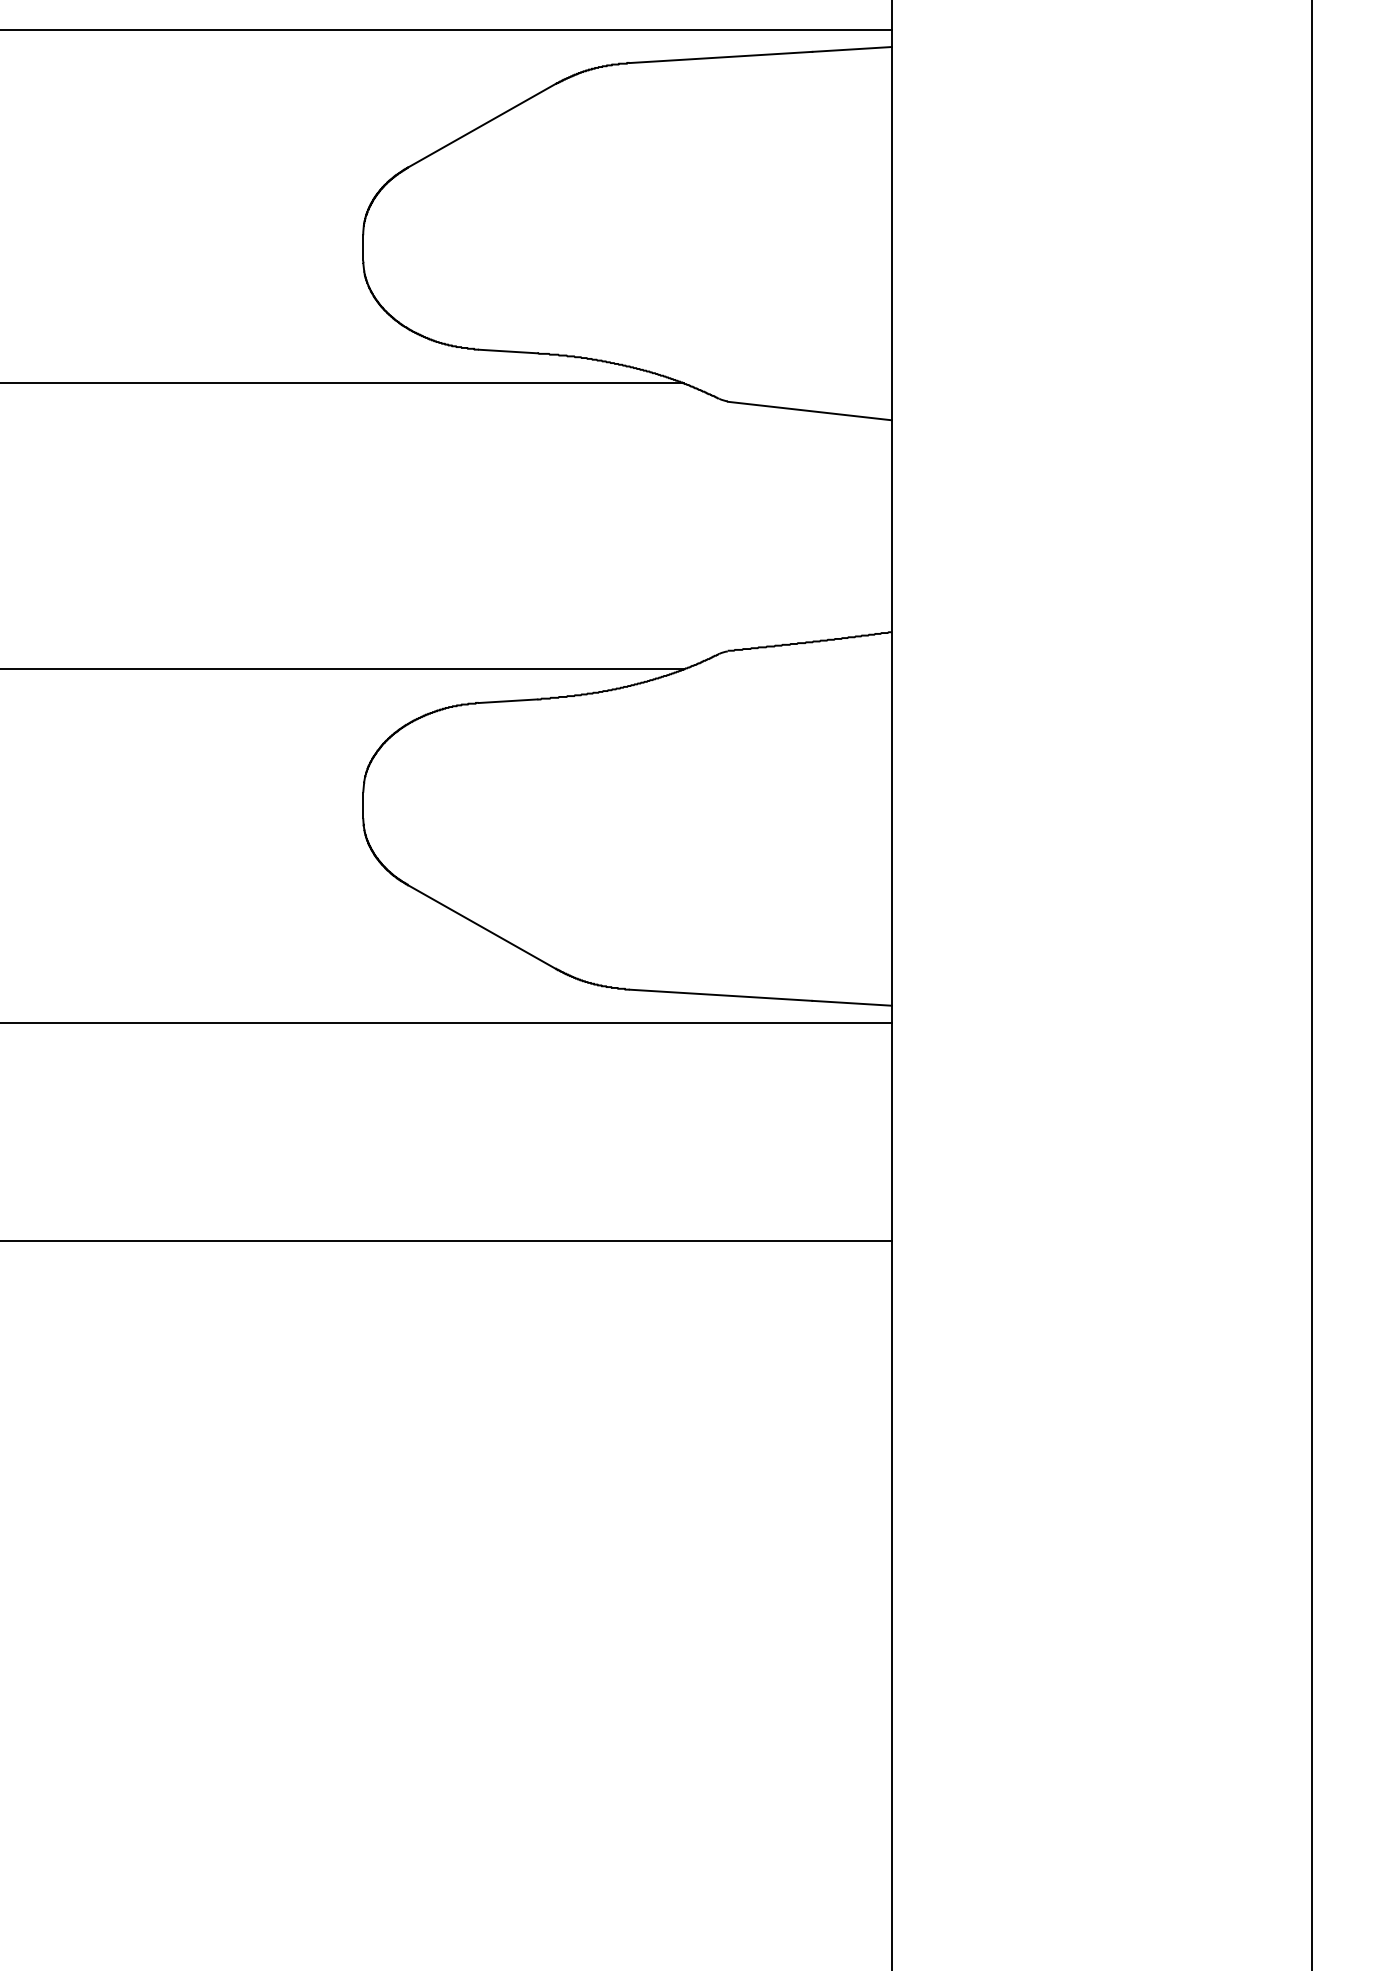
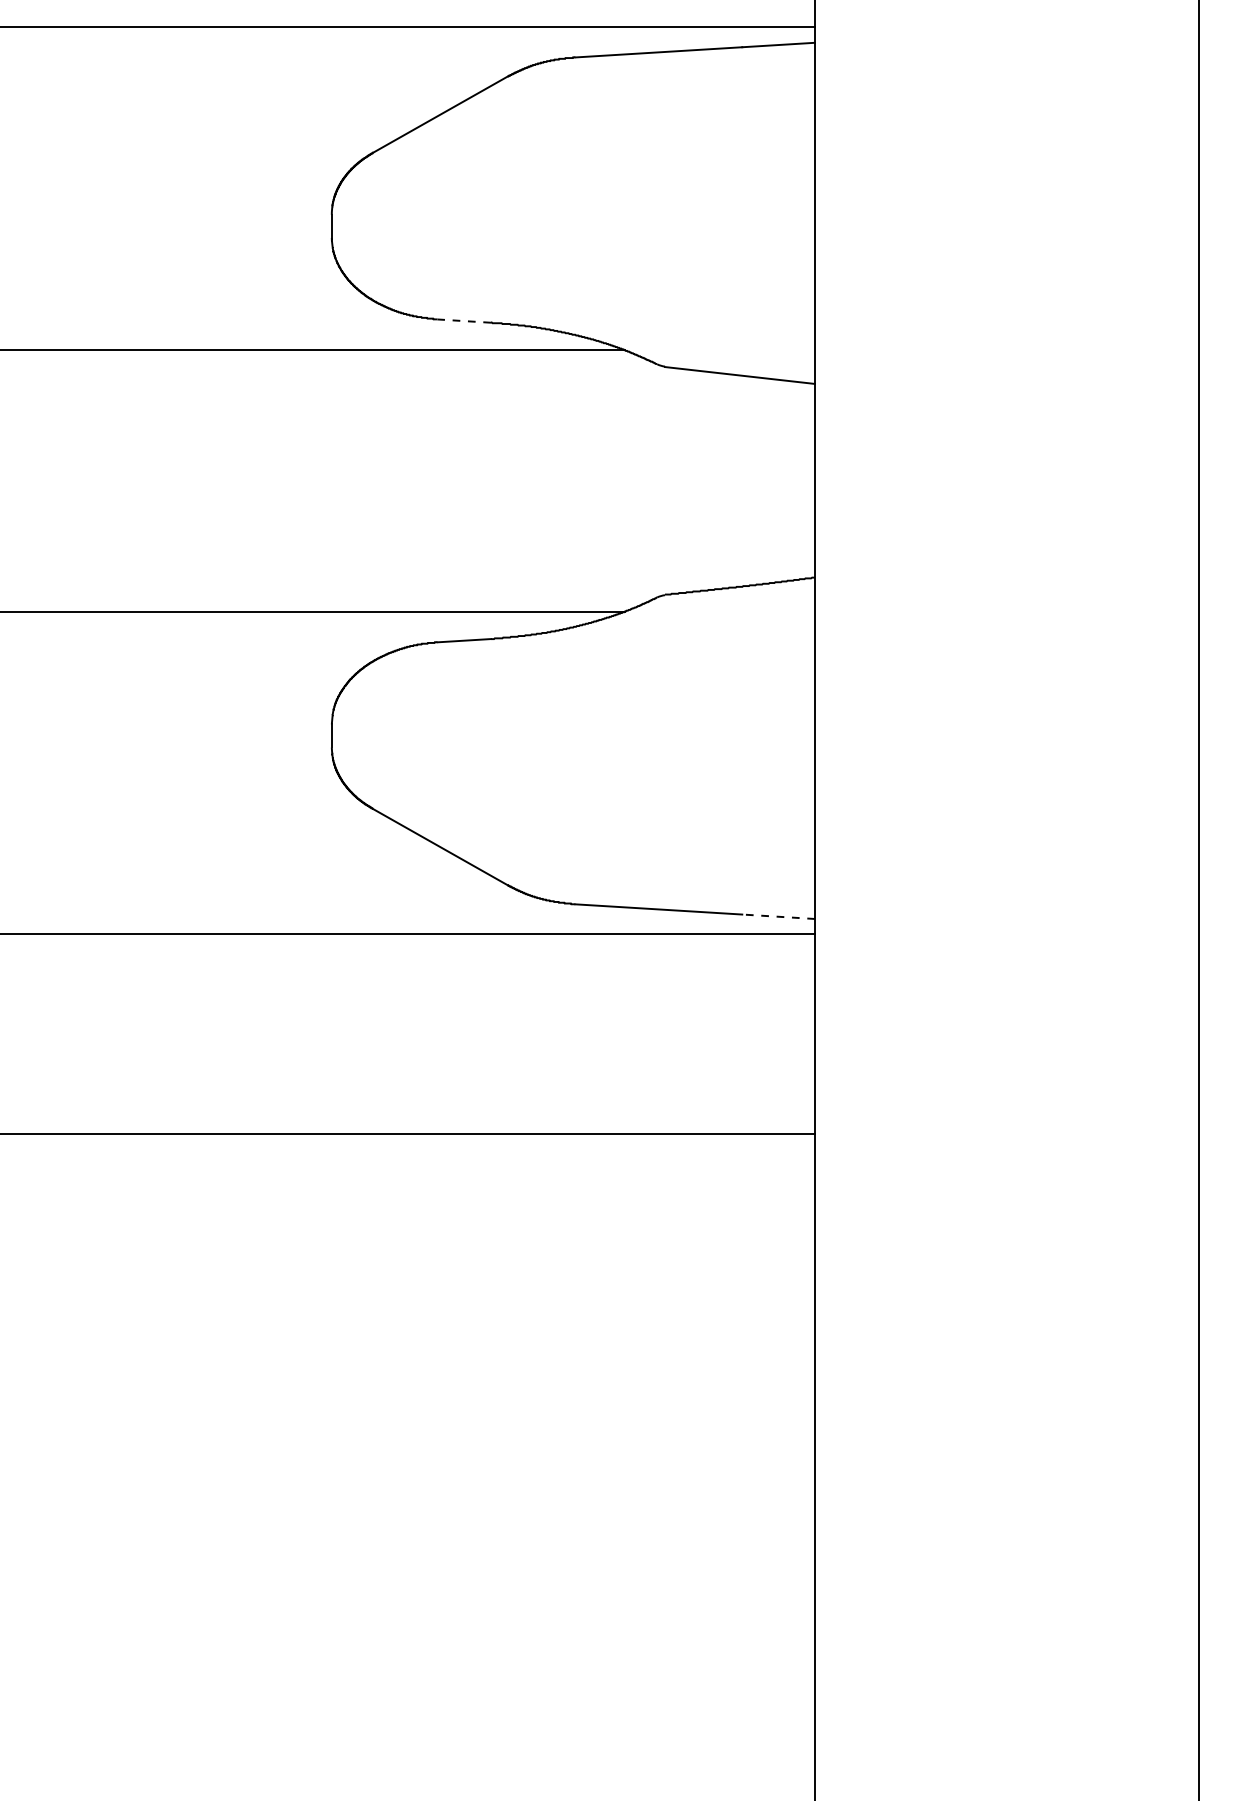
line: (508, 351) -> (464, 321), solid -> dashed
line: (851, 1003) -> (778, 916), solid -> dashed

